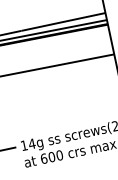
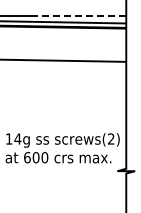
line: (62, 22) -> (78, 15), solid -> dashed

